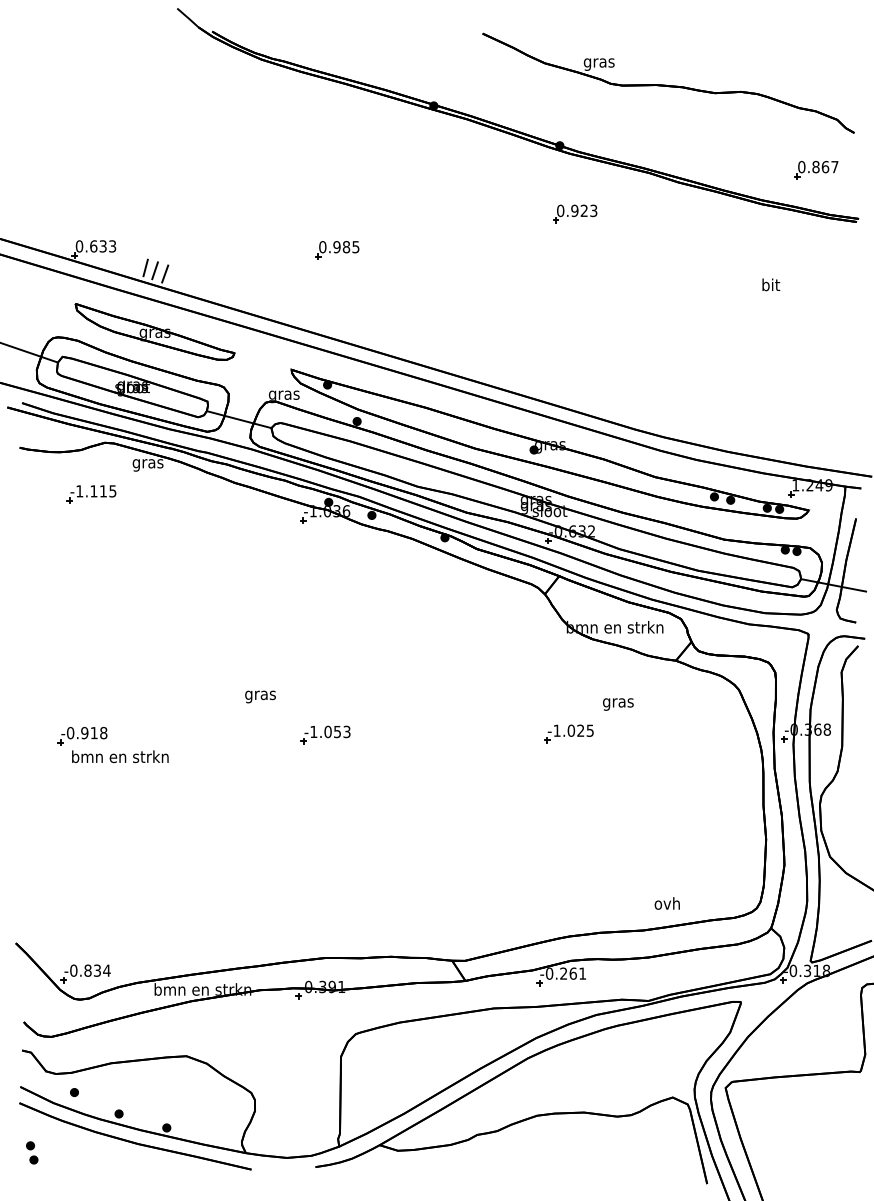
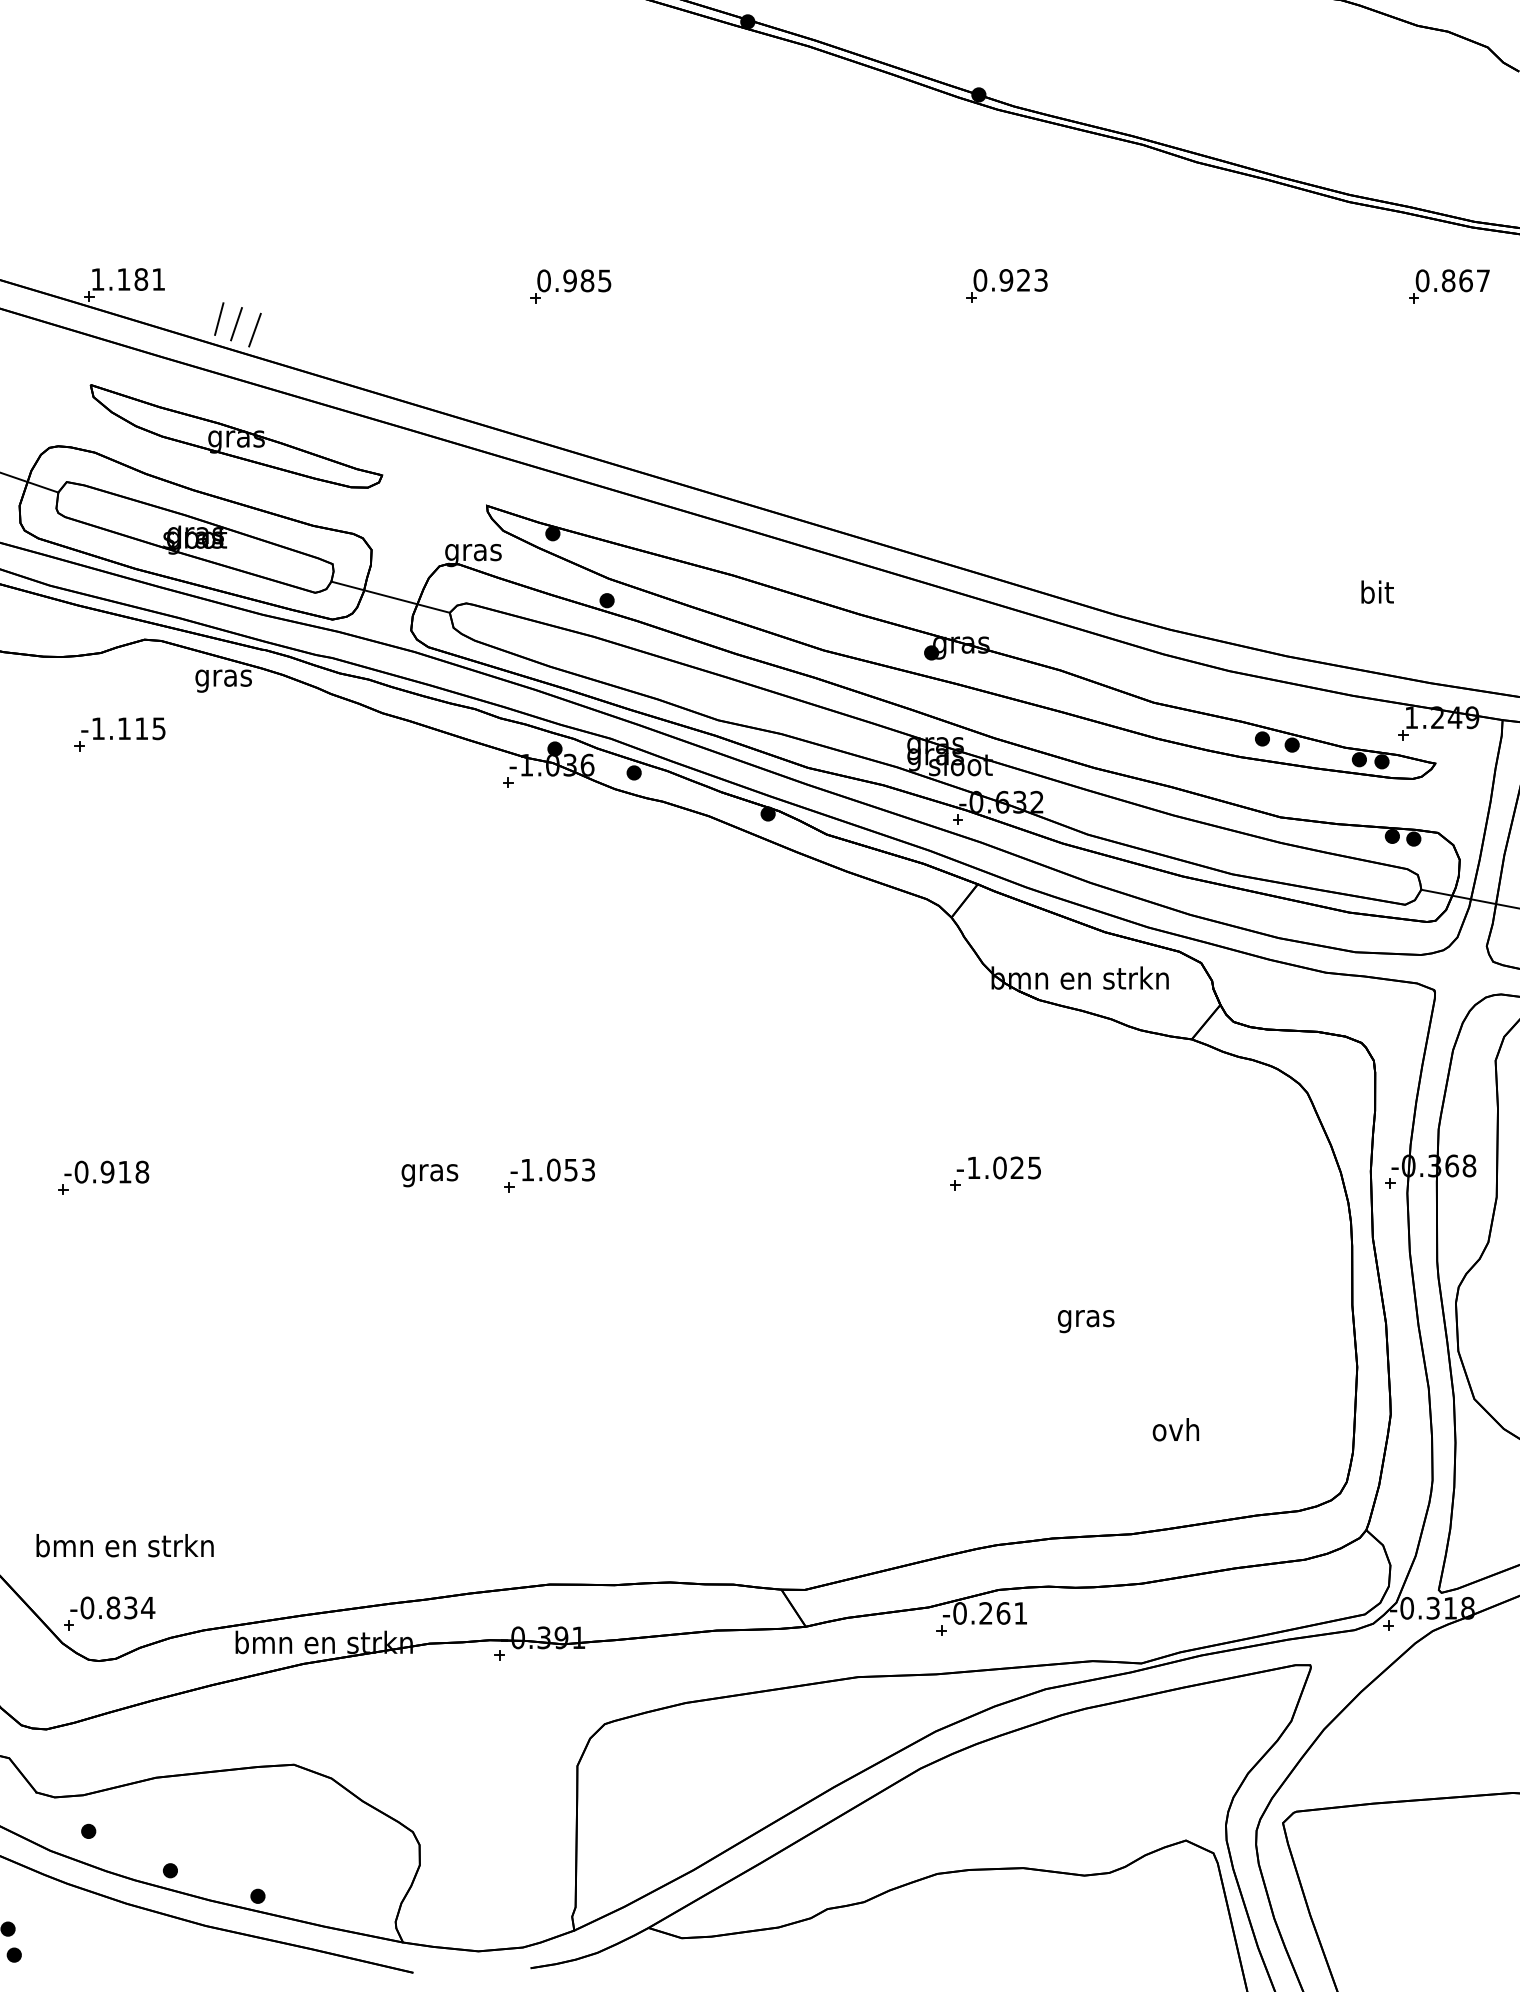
part: (816, 170) -> (1449, 287), moved
part: (575, 213) -> (1007, 285), moved
text: (95, 246) -> (127, 279), 0.633 -> 1.181
text: (771, 284) -> (1378, 591), moved
text: (260, 696) -> (429, 1174), moved
text: (618, 704) -> (1086, 1321), moved
text: (120, 756) -> (125, 1545), moved
text: (666, 903) -> (1174, 1429), moved

